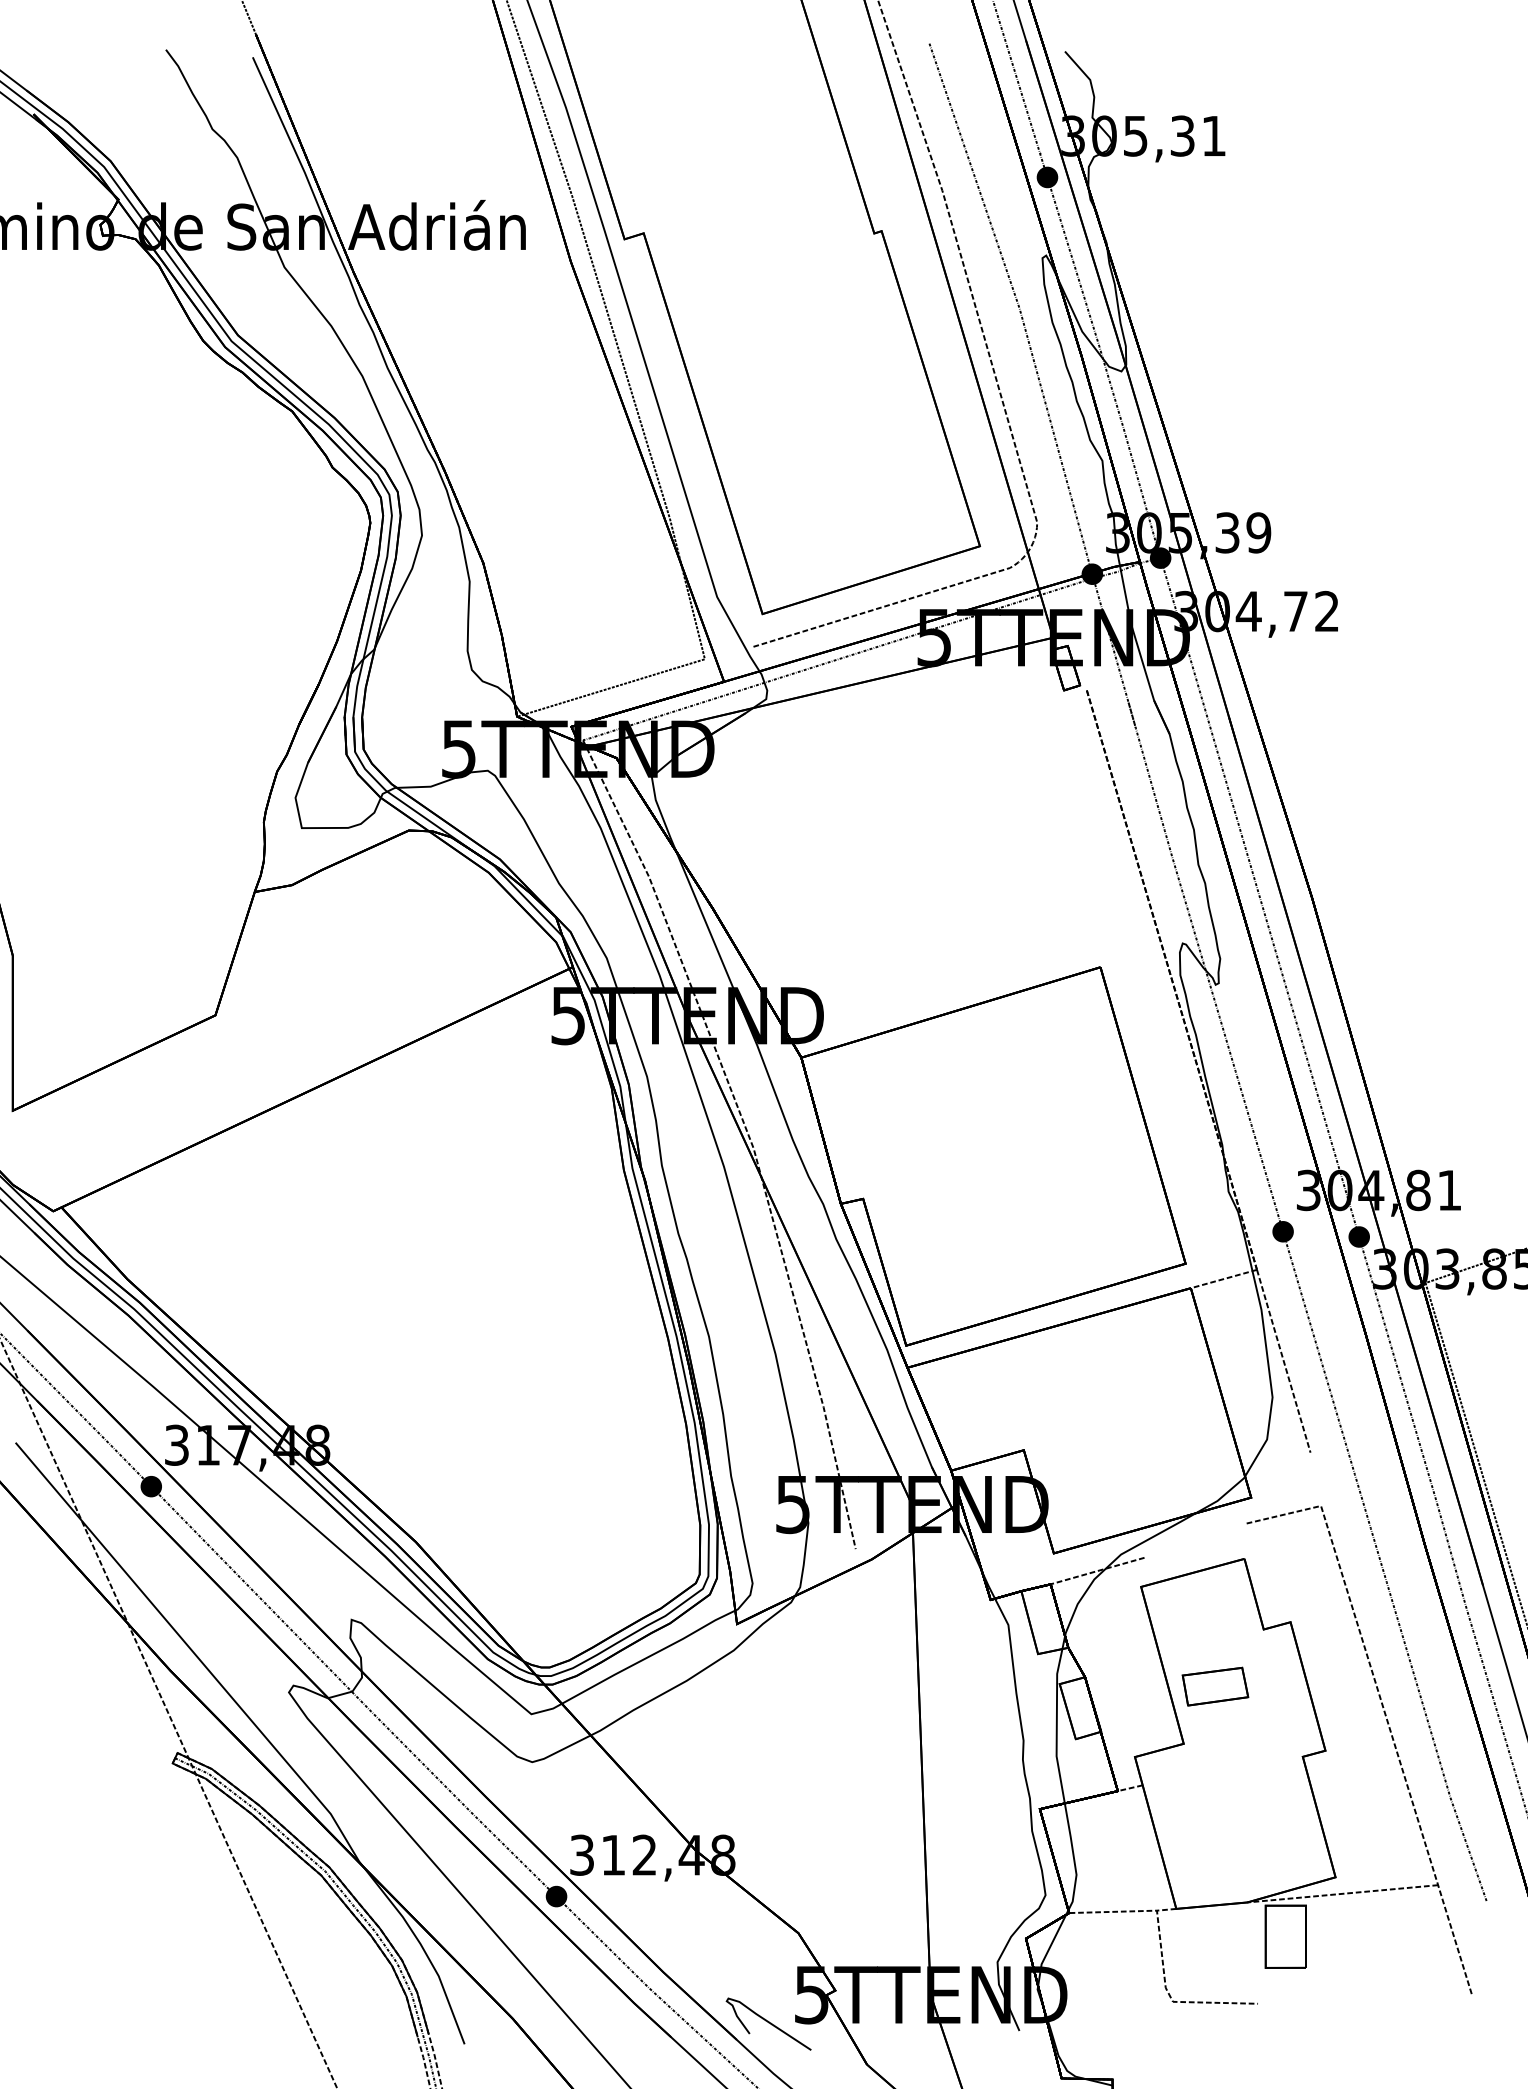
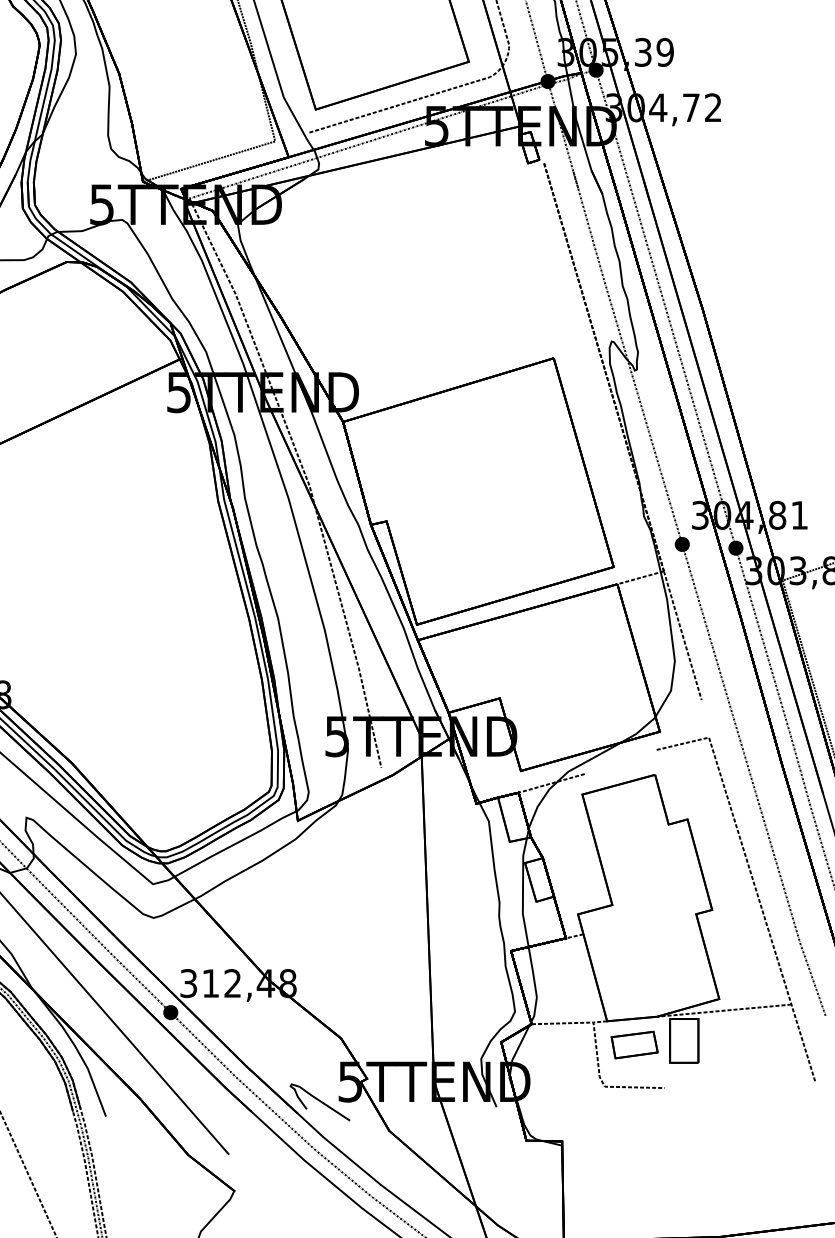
part: (1215, 1686) -> (634, 1044), moved

